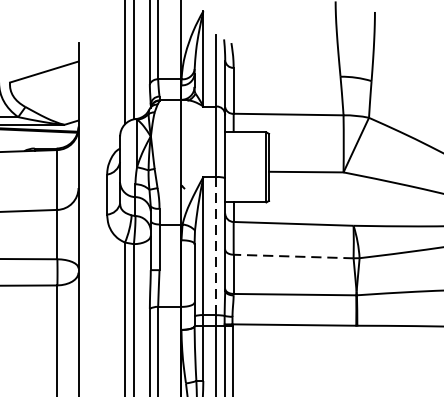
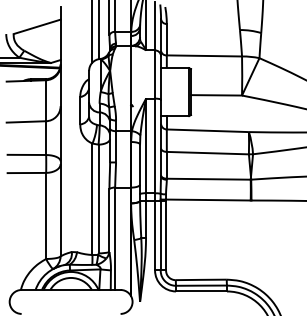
line: (217, 245) -> (155, 145), dashed -> solid
line: (293, 257) -> (207, 153), dashed -> solid

